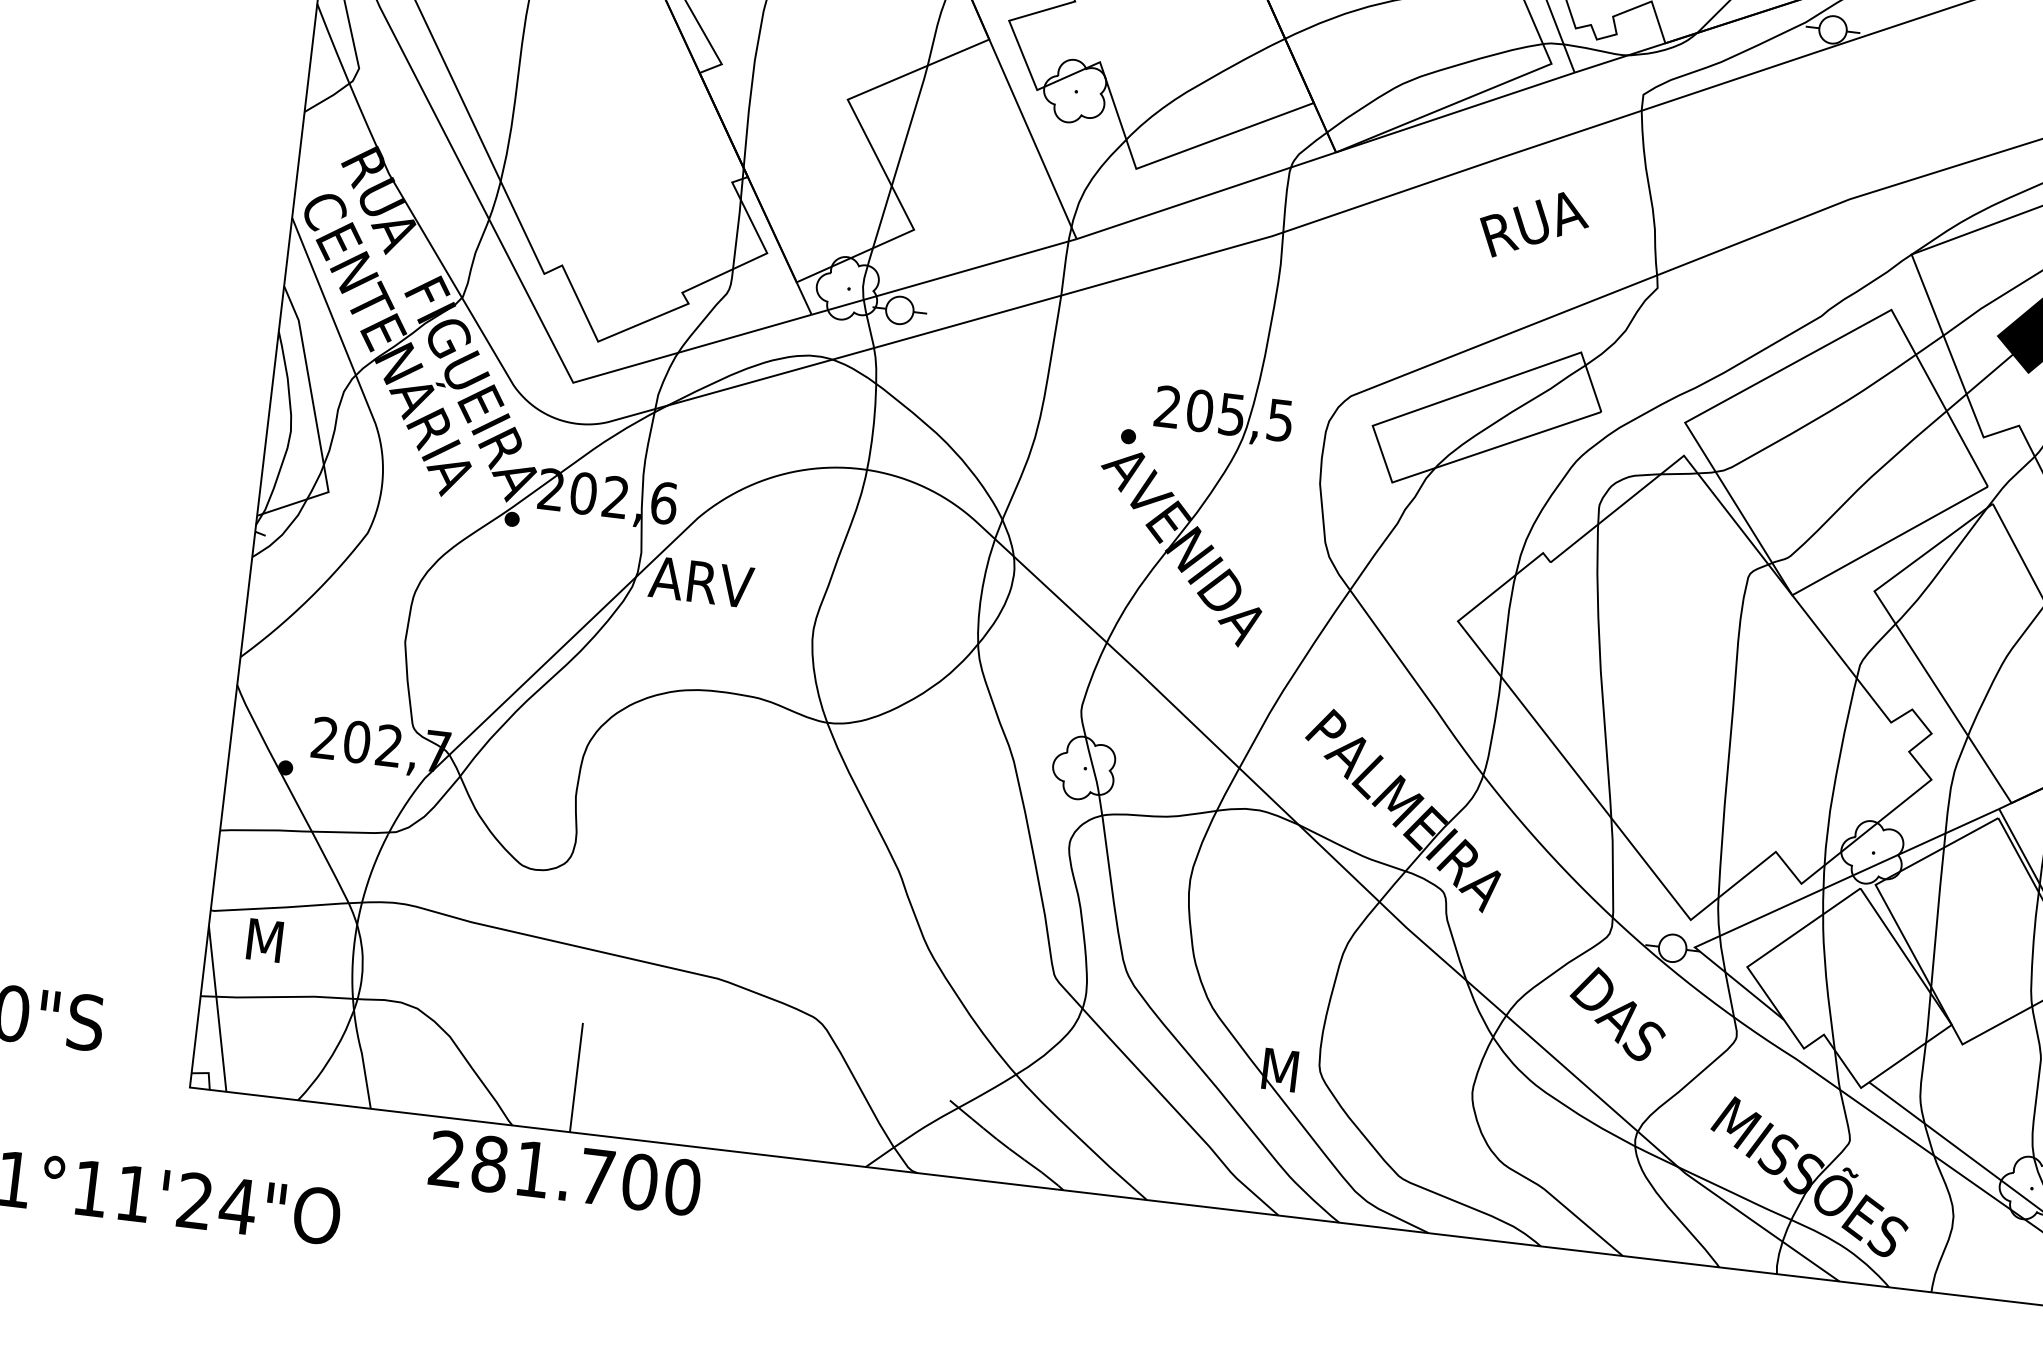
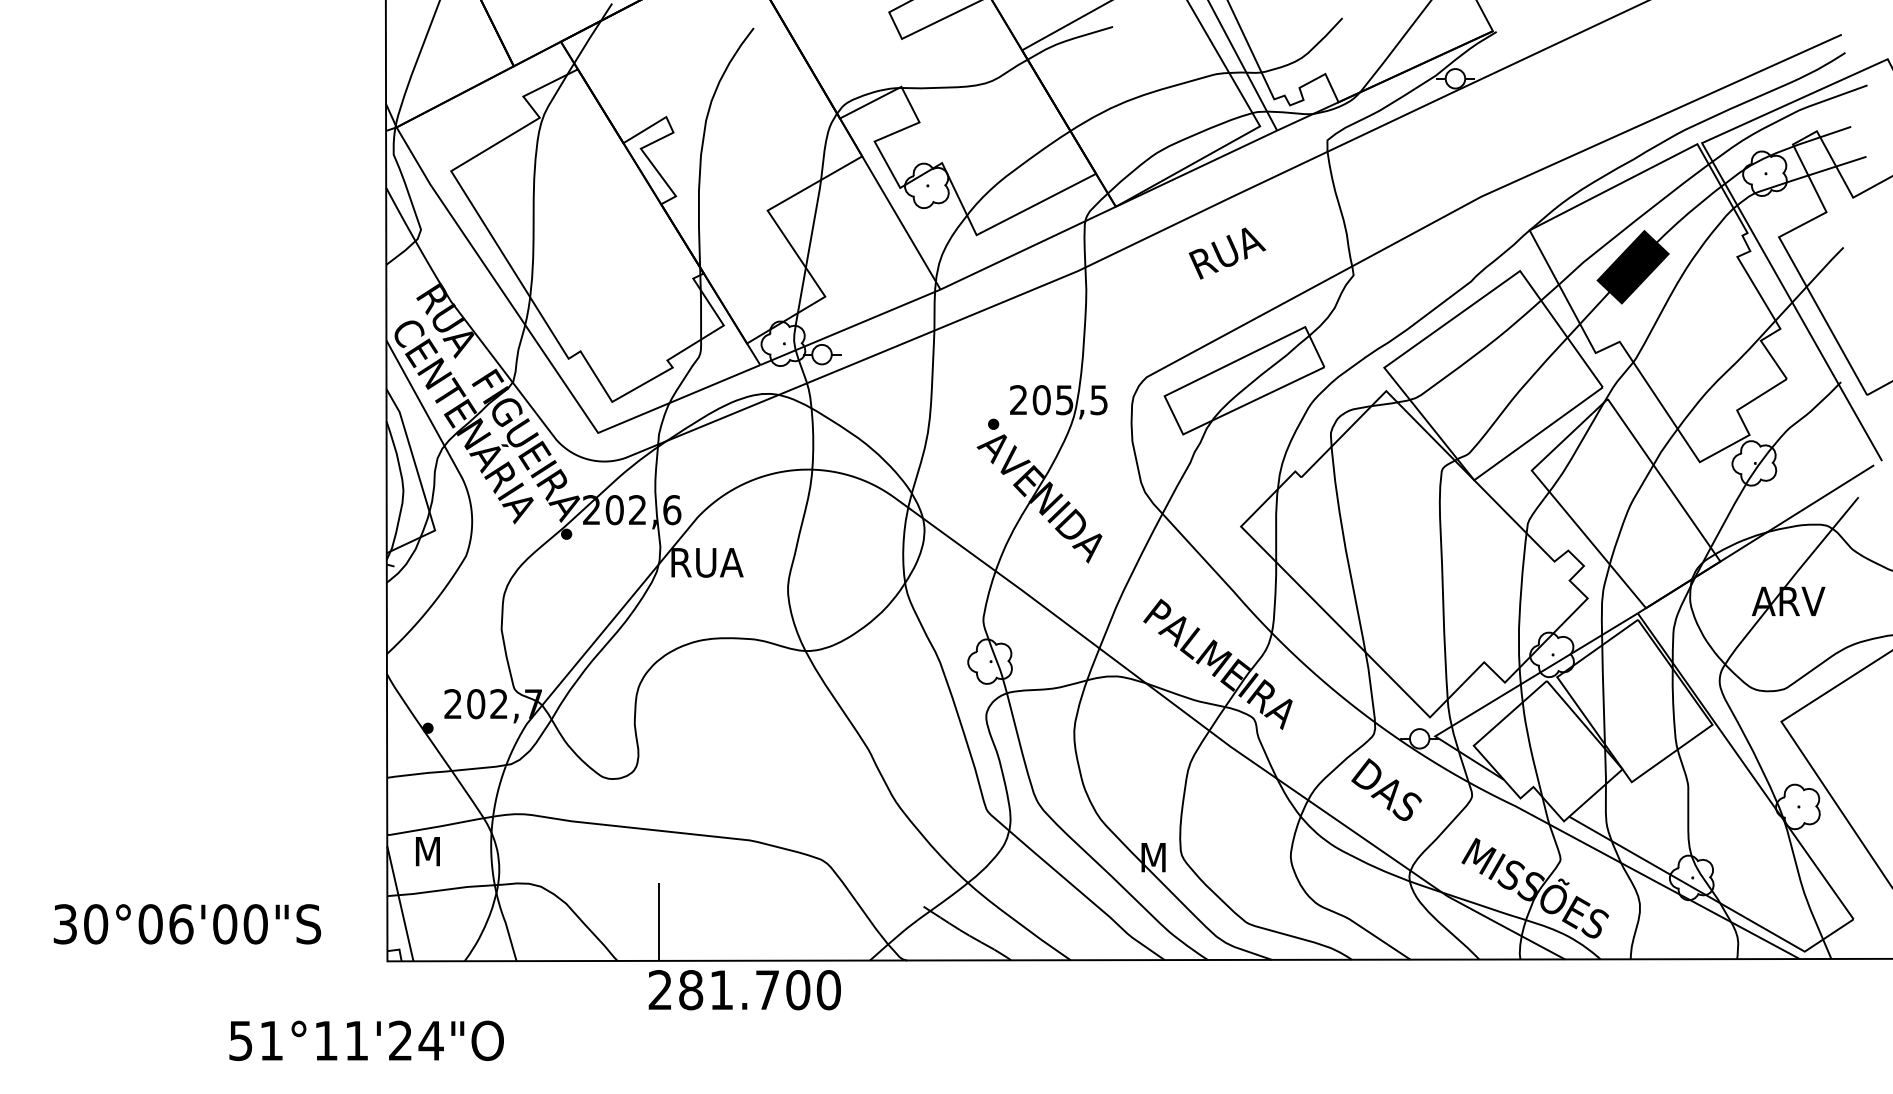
text: (1534, 225) -> (1227, 253), moved
text: (701, 582) -> (705, 562), ARV -> RUA
text: (564, 1173) -> (744, 990), moved

